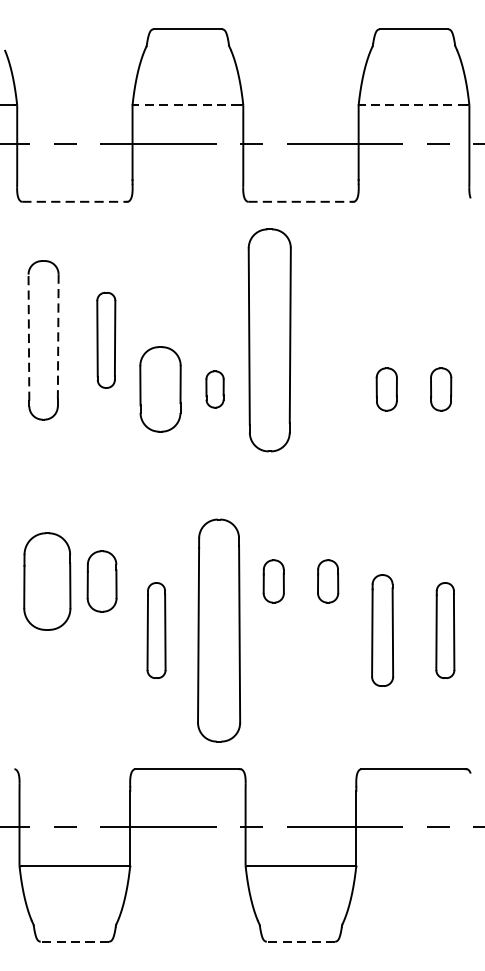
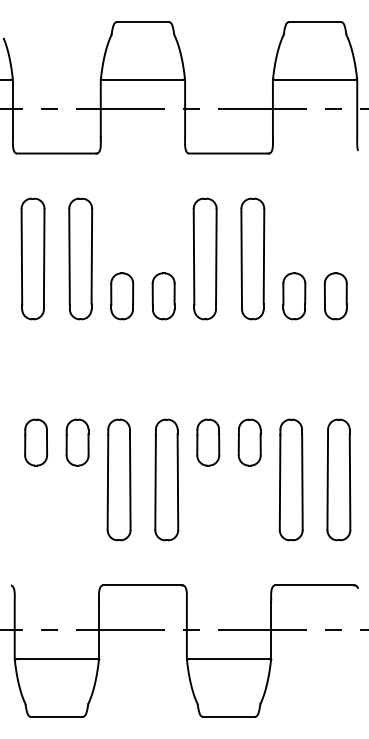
line: (187, 104) -> (142, 79), dashed -> solid
line: (413, 104) -> (314, 79), dashed -> solid
line: (74, 201) -> (56, 153), dashed -> solid
line: (300, 201) -> (228, 153), dashed -> solid
line: (58, 335) -> (44, 255), dashed -> solid
line: (28, 337) -> (21, 256), dashed -> solid
part: (105, 339) -> (80, 258), size x1.67
part: (268, 339) -> (204, 258), size x0.71
part: (331, 339) -> (252, 258), added
part: (161, 389) -> (122, 296), size x0.71
part: (214, 389) -> (163, 296), size x1.67
part: (386, 389) -> (294, 296), size x1.43
part: (440, 389) -> (335, 296), size x1.43
part: (48, 581) -> (36, 442), size x0.62
part: (274, 581) -> (208, 442), size x1.43
part: (327, 581) -> (249, 442), size x1.43
part: (155, 629) -> (118, 479), size x1.67
part: (218, 629) -> (166, 479), size x0.71
part: (381, 629) -> (290, 479), size x1.43
part: (444, 629) -> (338, 479), size x1.67
line: (74, 941) -> (56, 716), dashed -> solid
line: (300, 941) -> (228, 716), dashed -> solid

